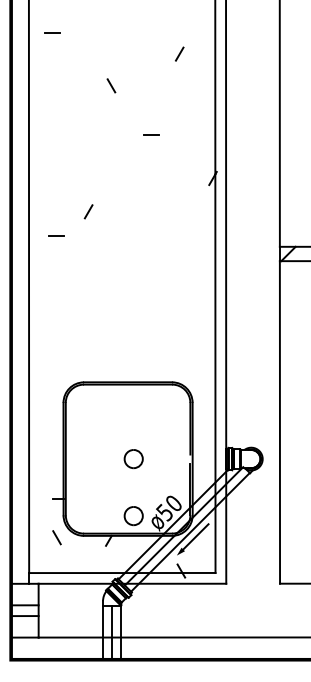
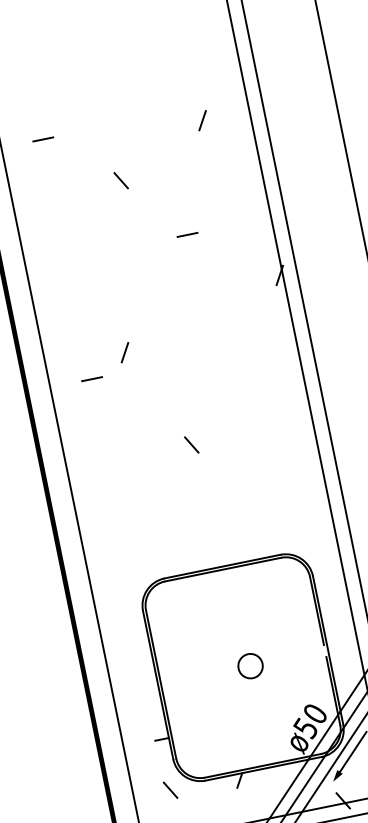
line: (52, 32) -> (42, 138), moved
line: (56, 235) -> (91, 378), moved
line: (123, 288) -> (191, 444), added
part: (133, 516) -> (265, 741), removed

